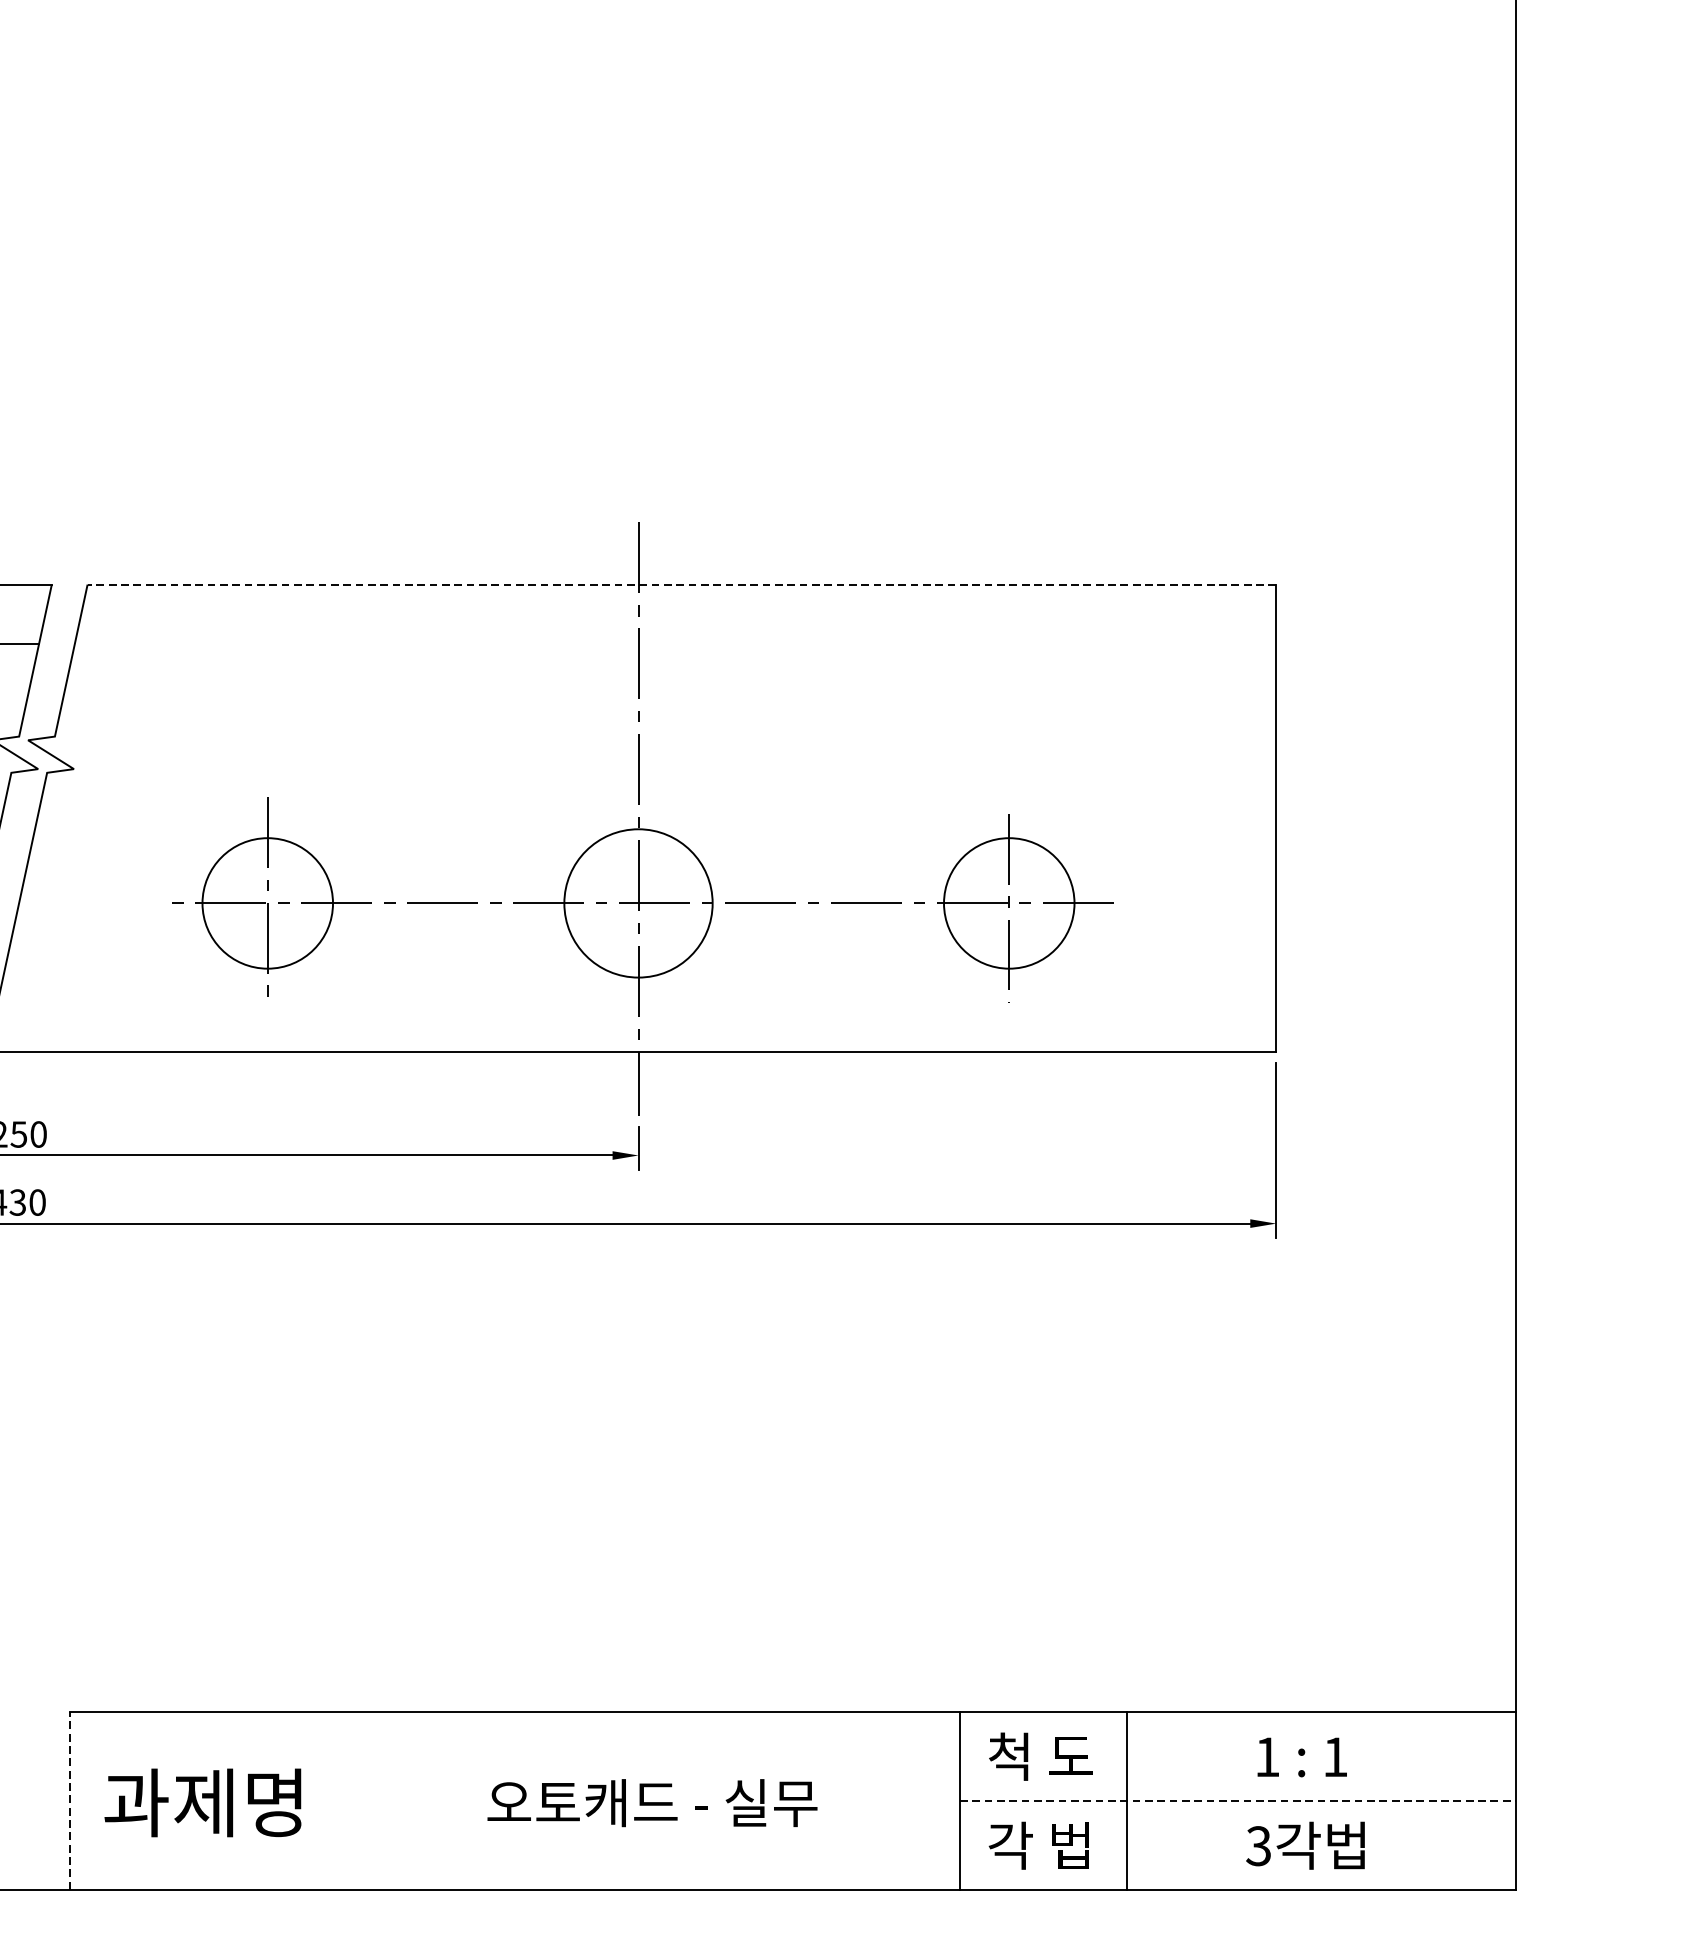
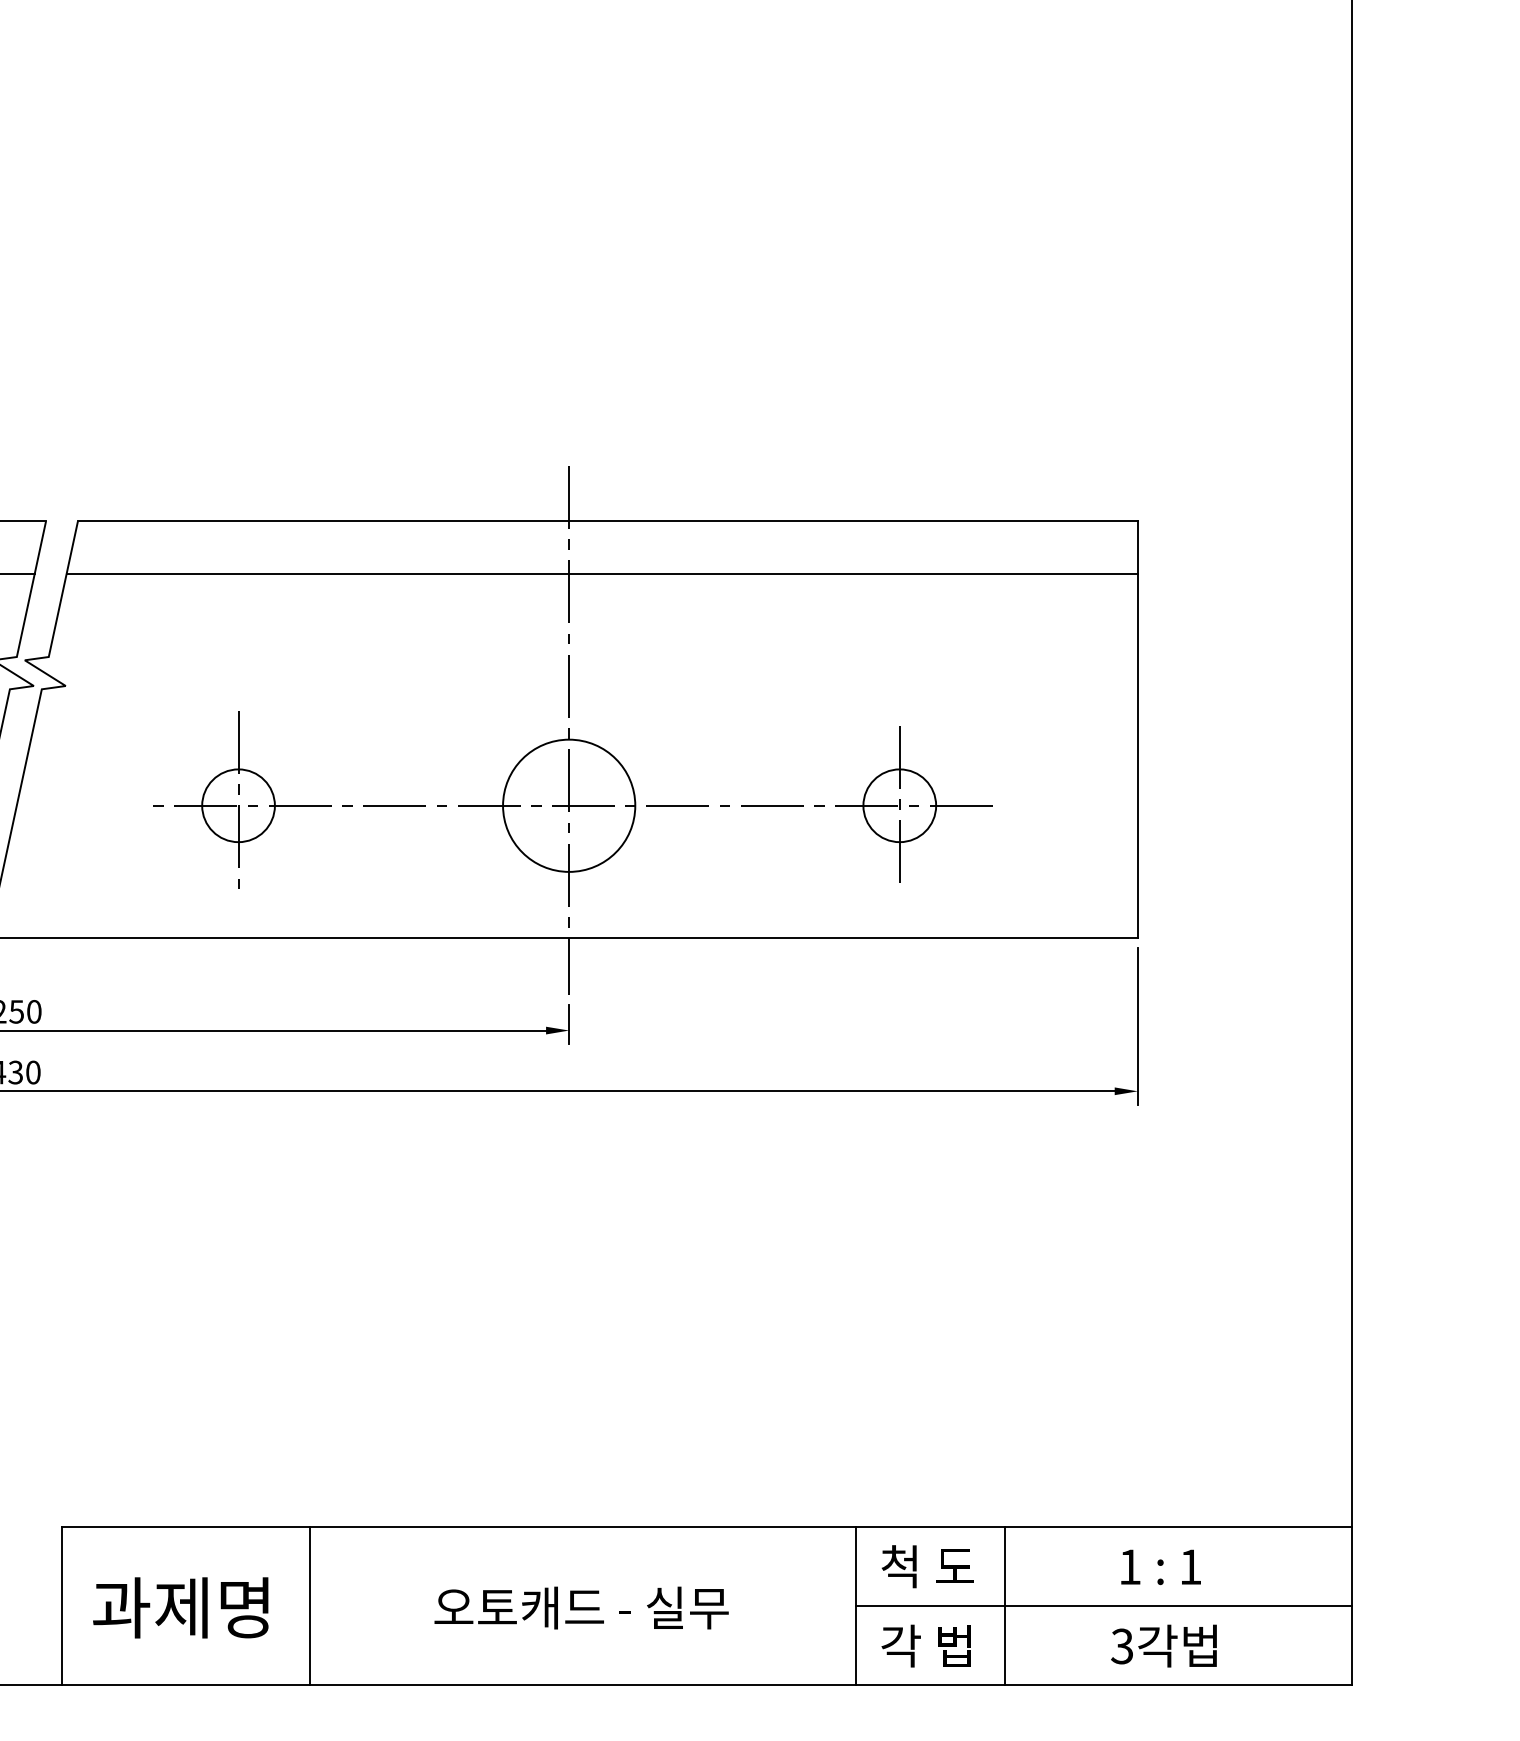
line: (681, 584) -> (607, 521), dashed -> solid
line: (674, 644) -> (601, 574), added
circle: (267, 903) -> (238, 805), size x0.62
circle: (1008, 903) -> (899, 805), size x0.62
line: (70, 1800) -> (62, 1605), dashed -> solid
line: (348, 1800) -> (310, 1605), added
line: (1237, 1800) -> (1103, 1605), dashed -> solid

